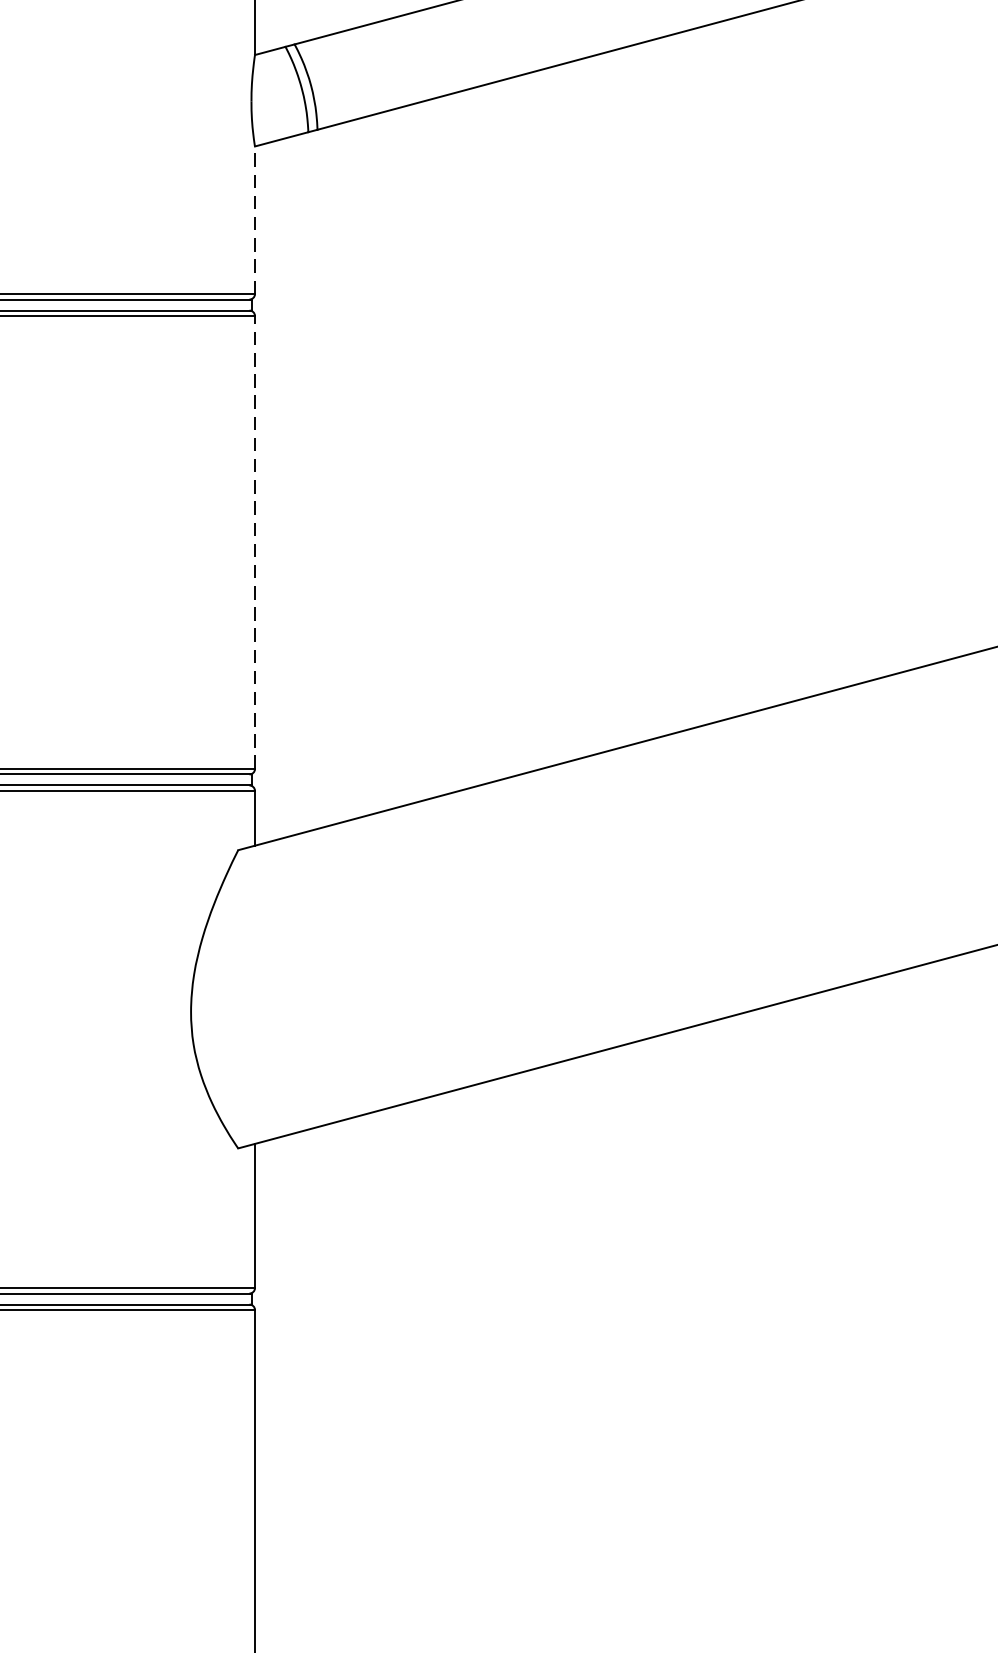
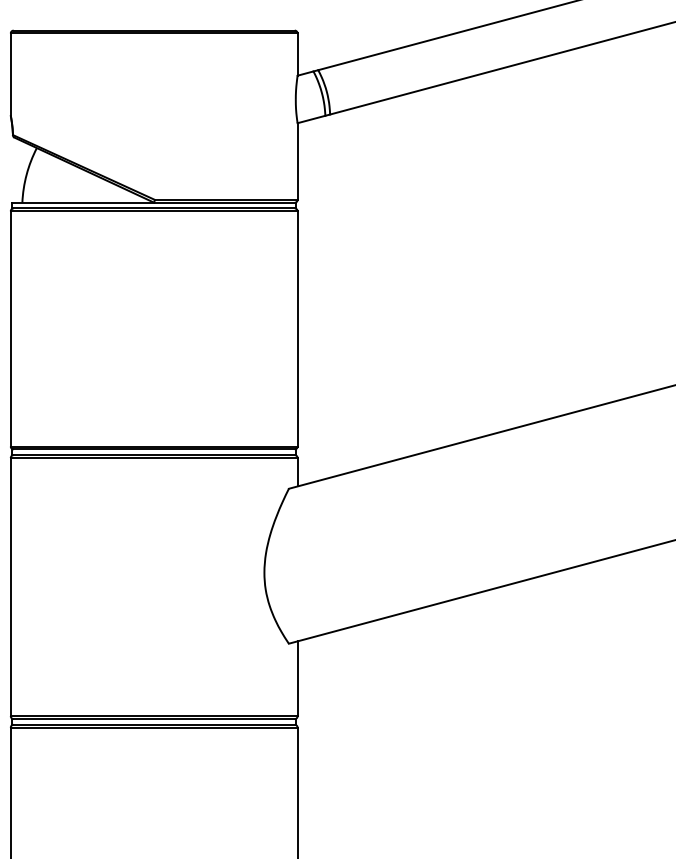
line: (254, 220) -> (297, 161), dashed -> solid
line: (254, 541) -> (297, 328), dashed -> solid

